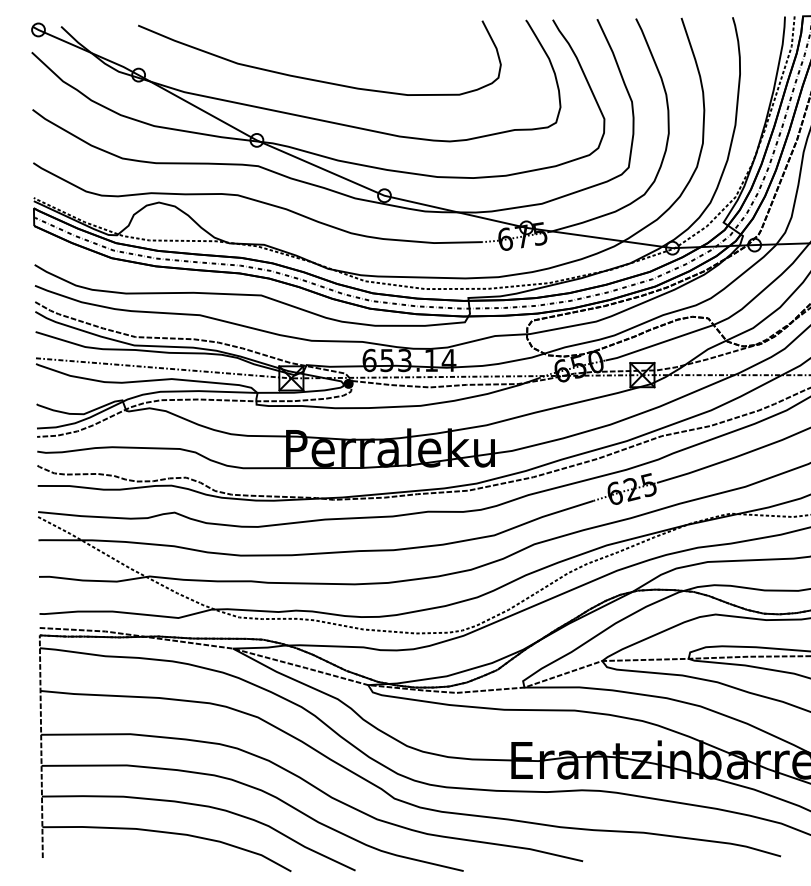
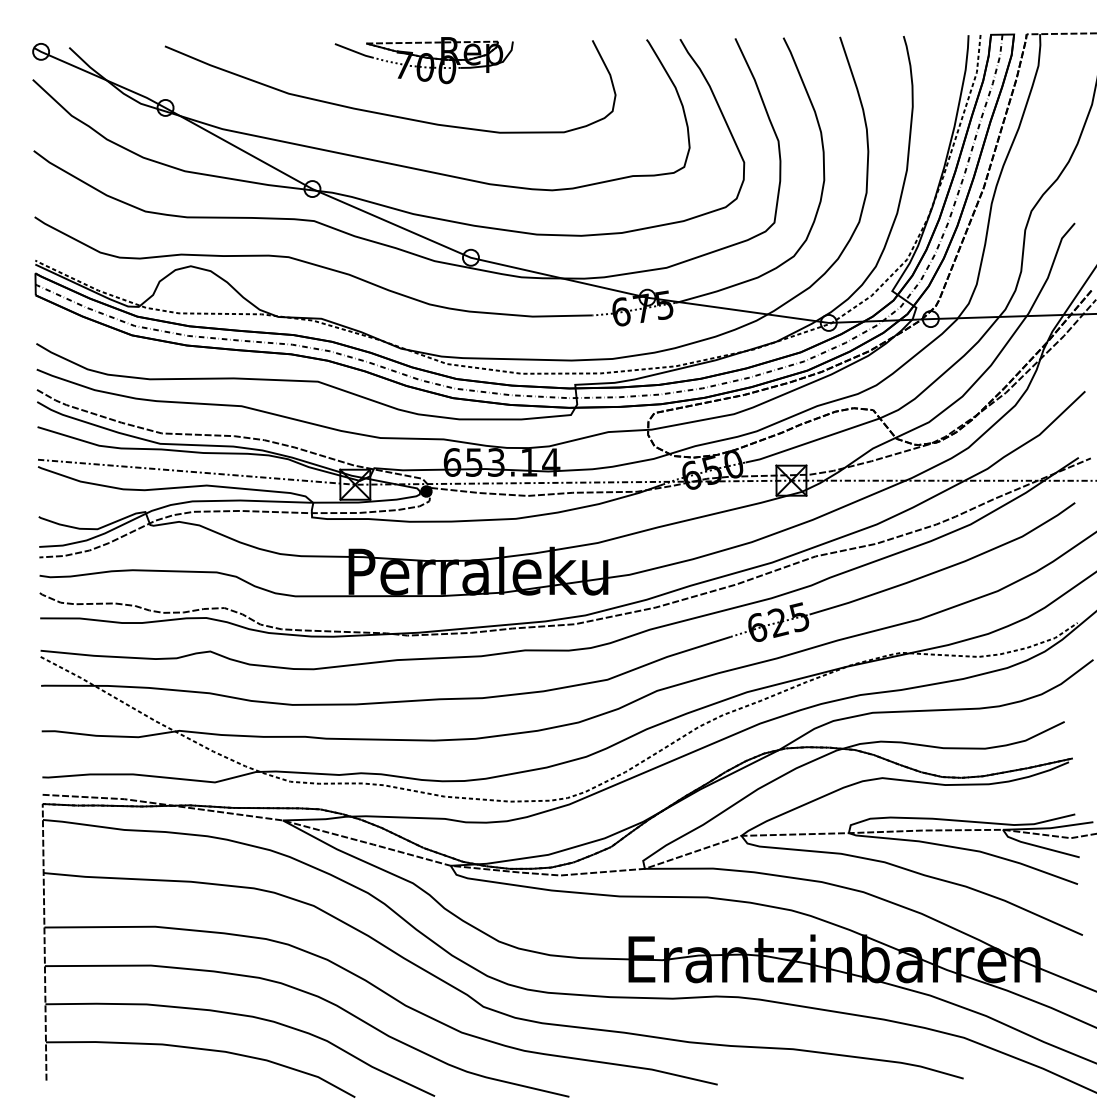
part: (346, 36) -> (423, 60), added

